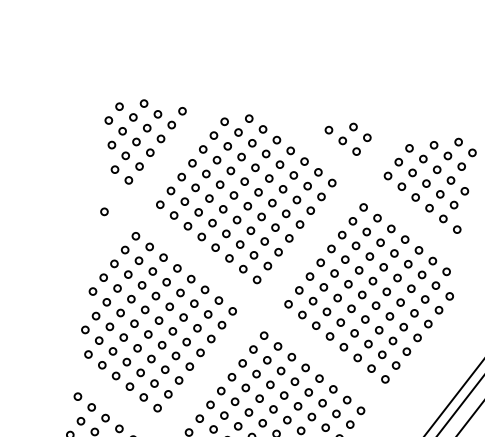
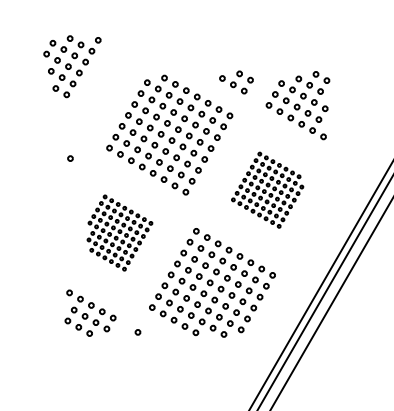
part: (142, 142) -> (72, 66), moved
part: (370, 291) -> (267, 189), size x0.6
part: (158, 322) -> (119, 232), size x0.6

